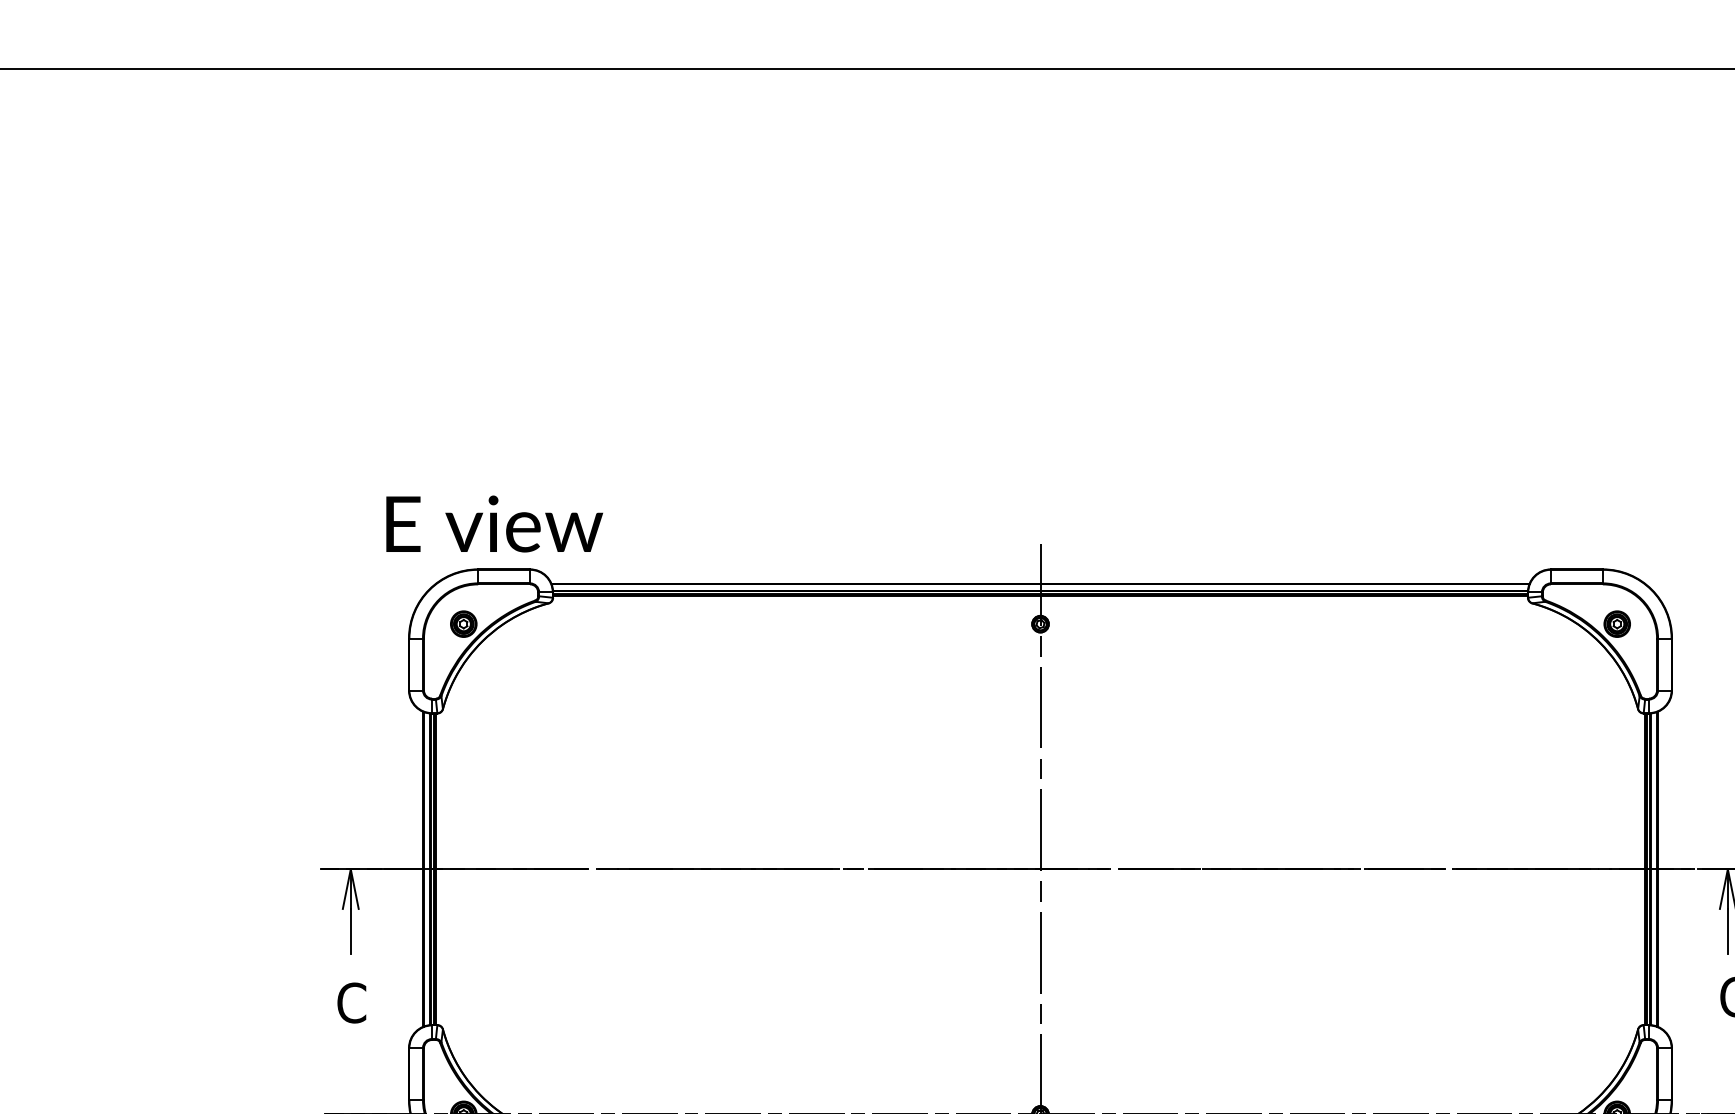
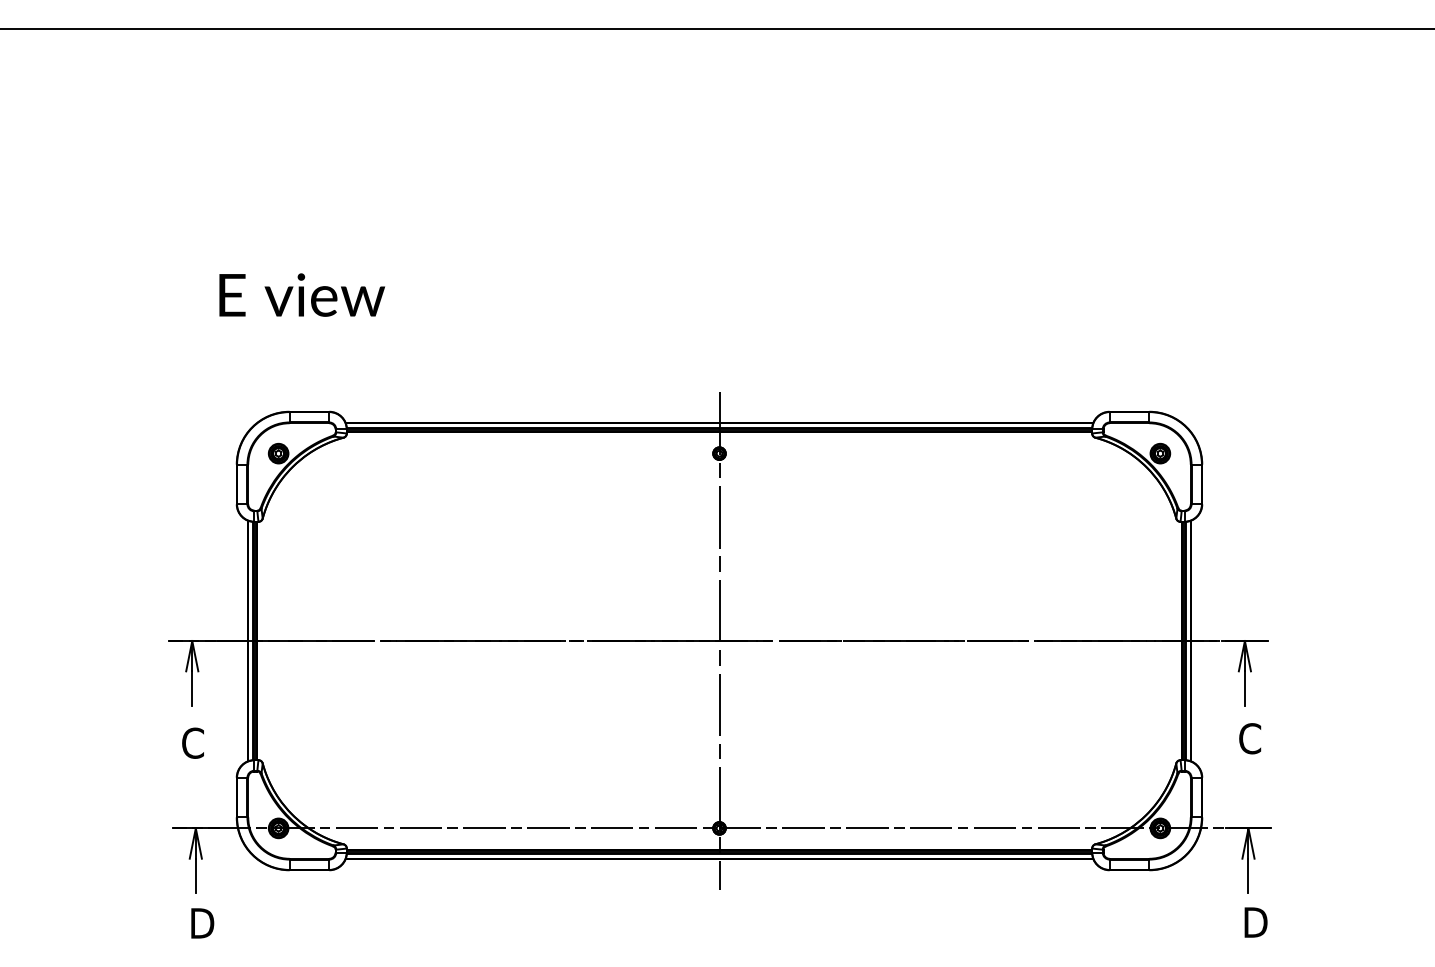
text: (494, 523) -> (302, 294), moved

